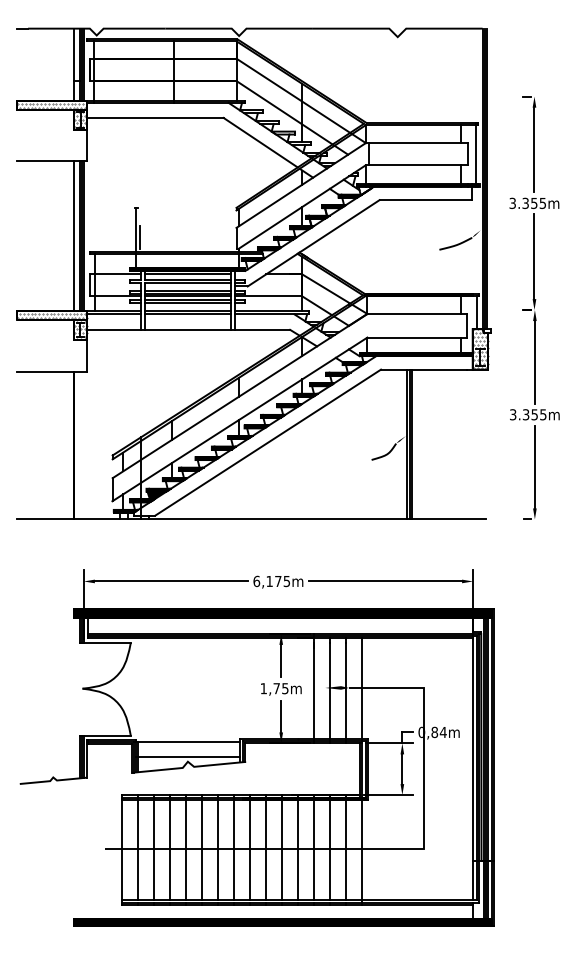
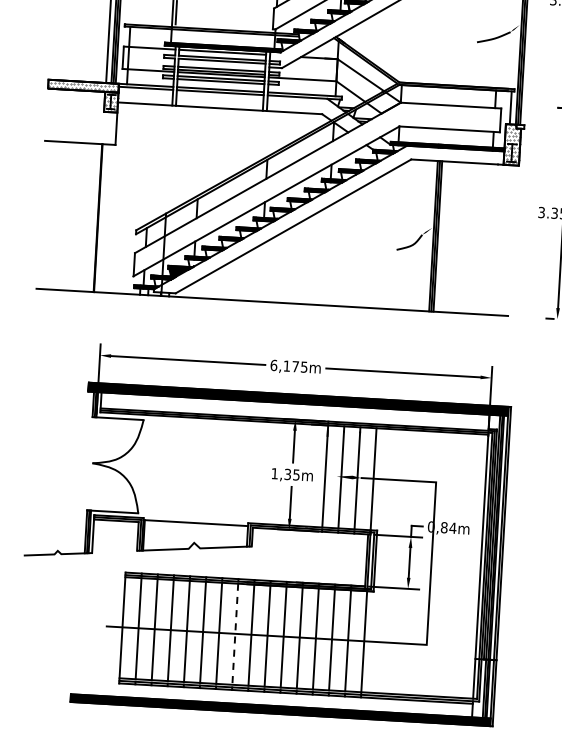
text: (276, 688) -> (287, 474), 1,75m -> 1,35m
line: (188, 757) -> (195, 538), removed
line: (233, 850) -> (234, 634), solid -> dashed

